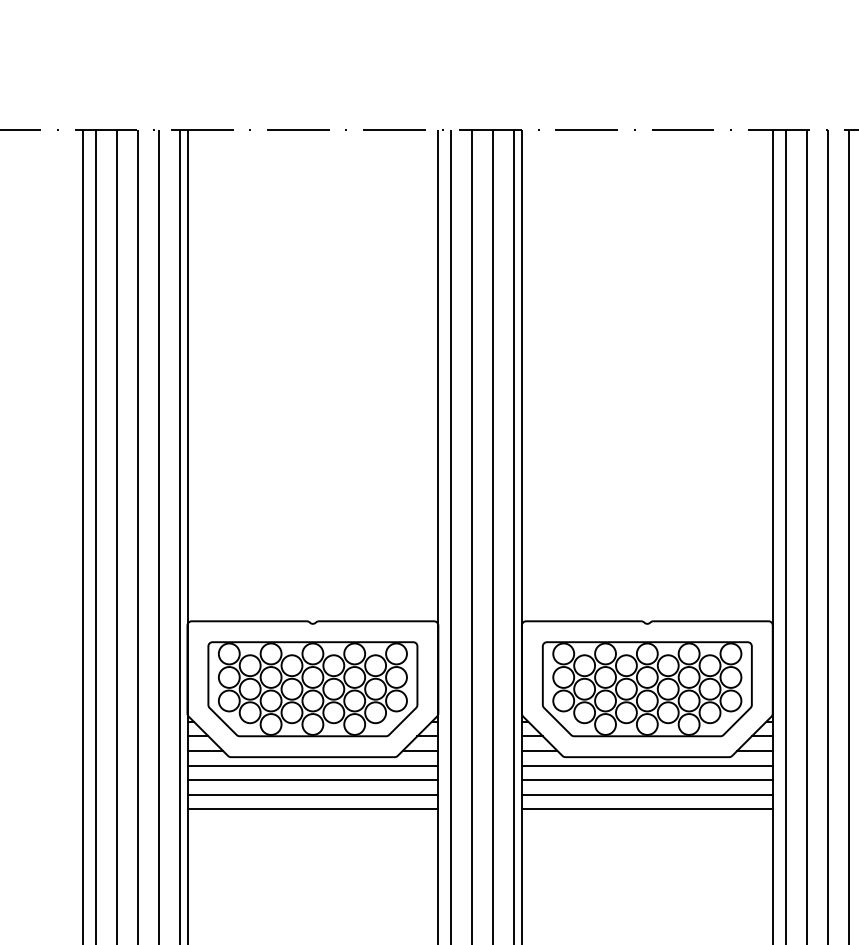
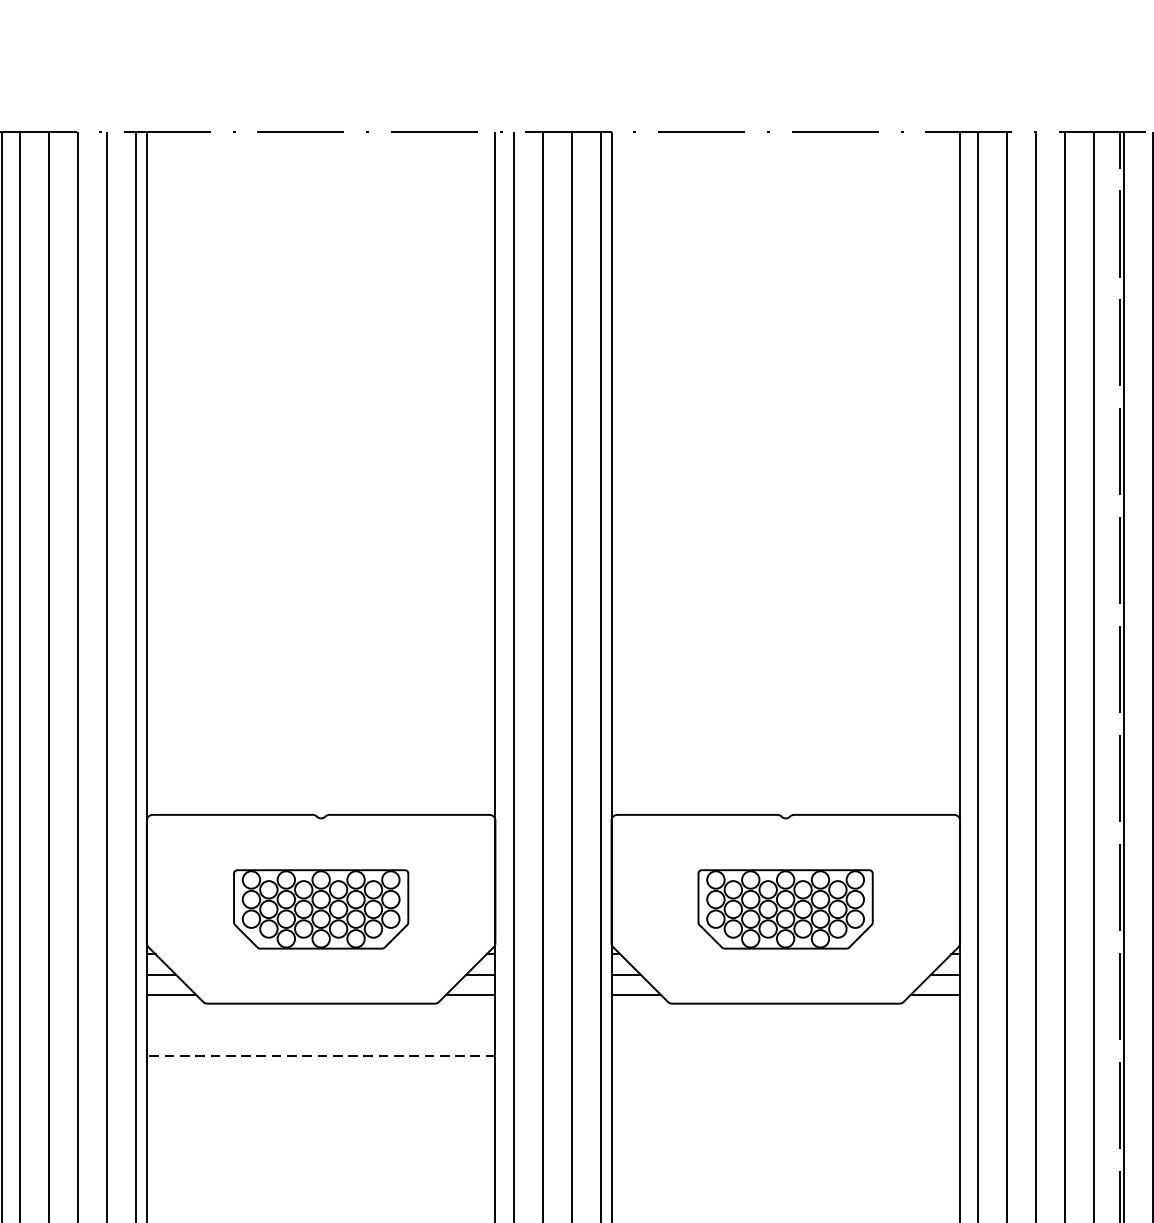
part: (312, 689) -> (320, 909), size x0.6
part: (646, 689) -> (784, 909), size x0.6
line: (312, 765) -> (320, 1015), removed
line: (646, 765) -> (784, 1015), removed
line: (312, 780) -> (320, 1036), removed
line: (646, 780) -> (784, 1036), removed
line: (312, 794) -> (320, 1055), solid -> dashed
line: (646, 794) -> (784, 1055), removed
line: (312, 809) -> (320, 1076), removed
line: (646, 809) -> (784, 1076), removed

